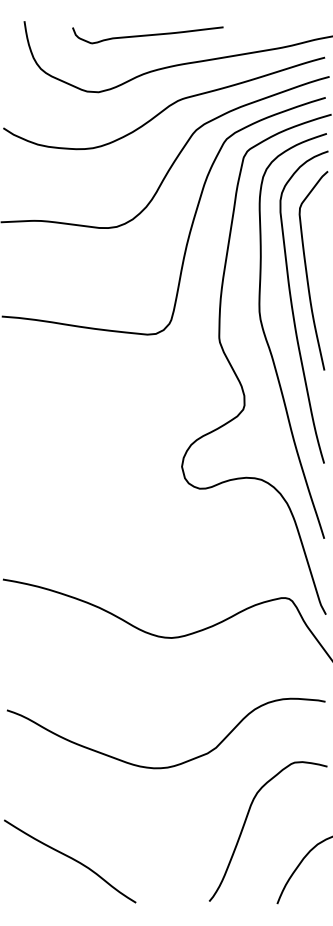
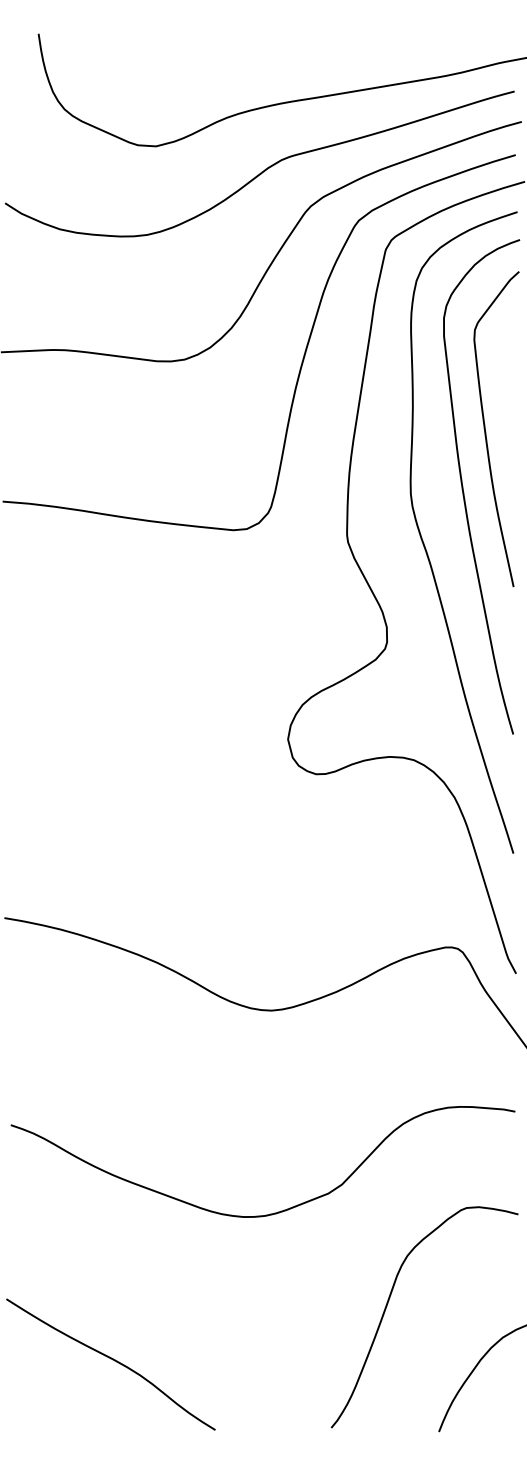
curve: (147, 35) -> (233, 56), removed

